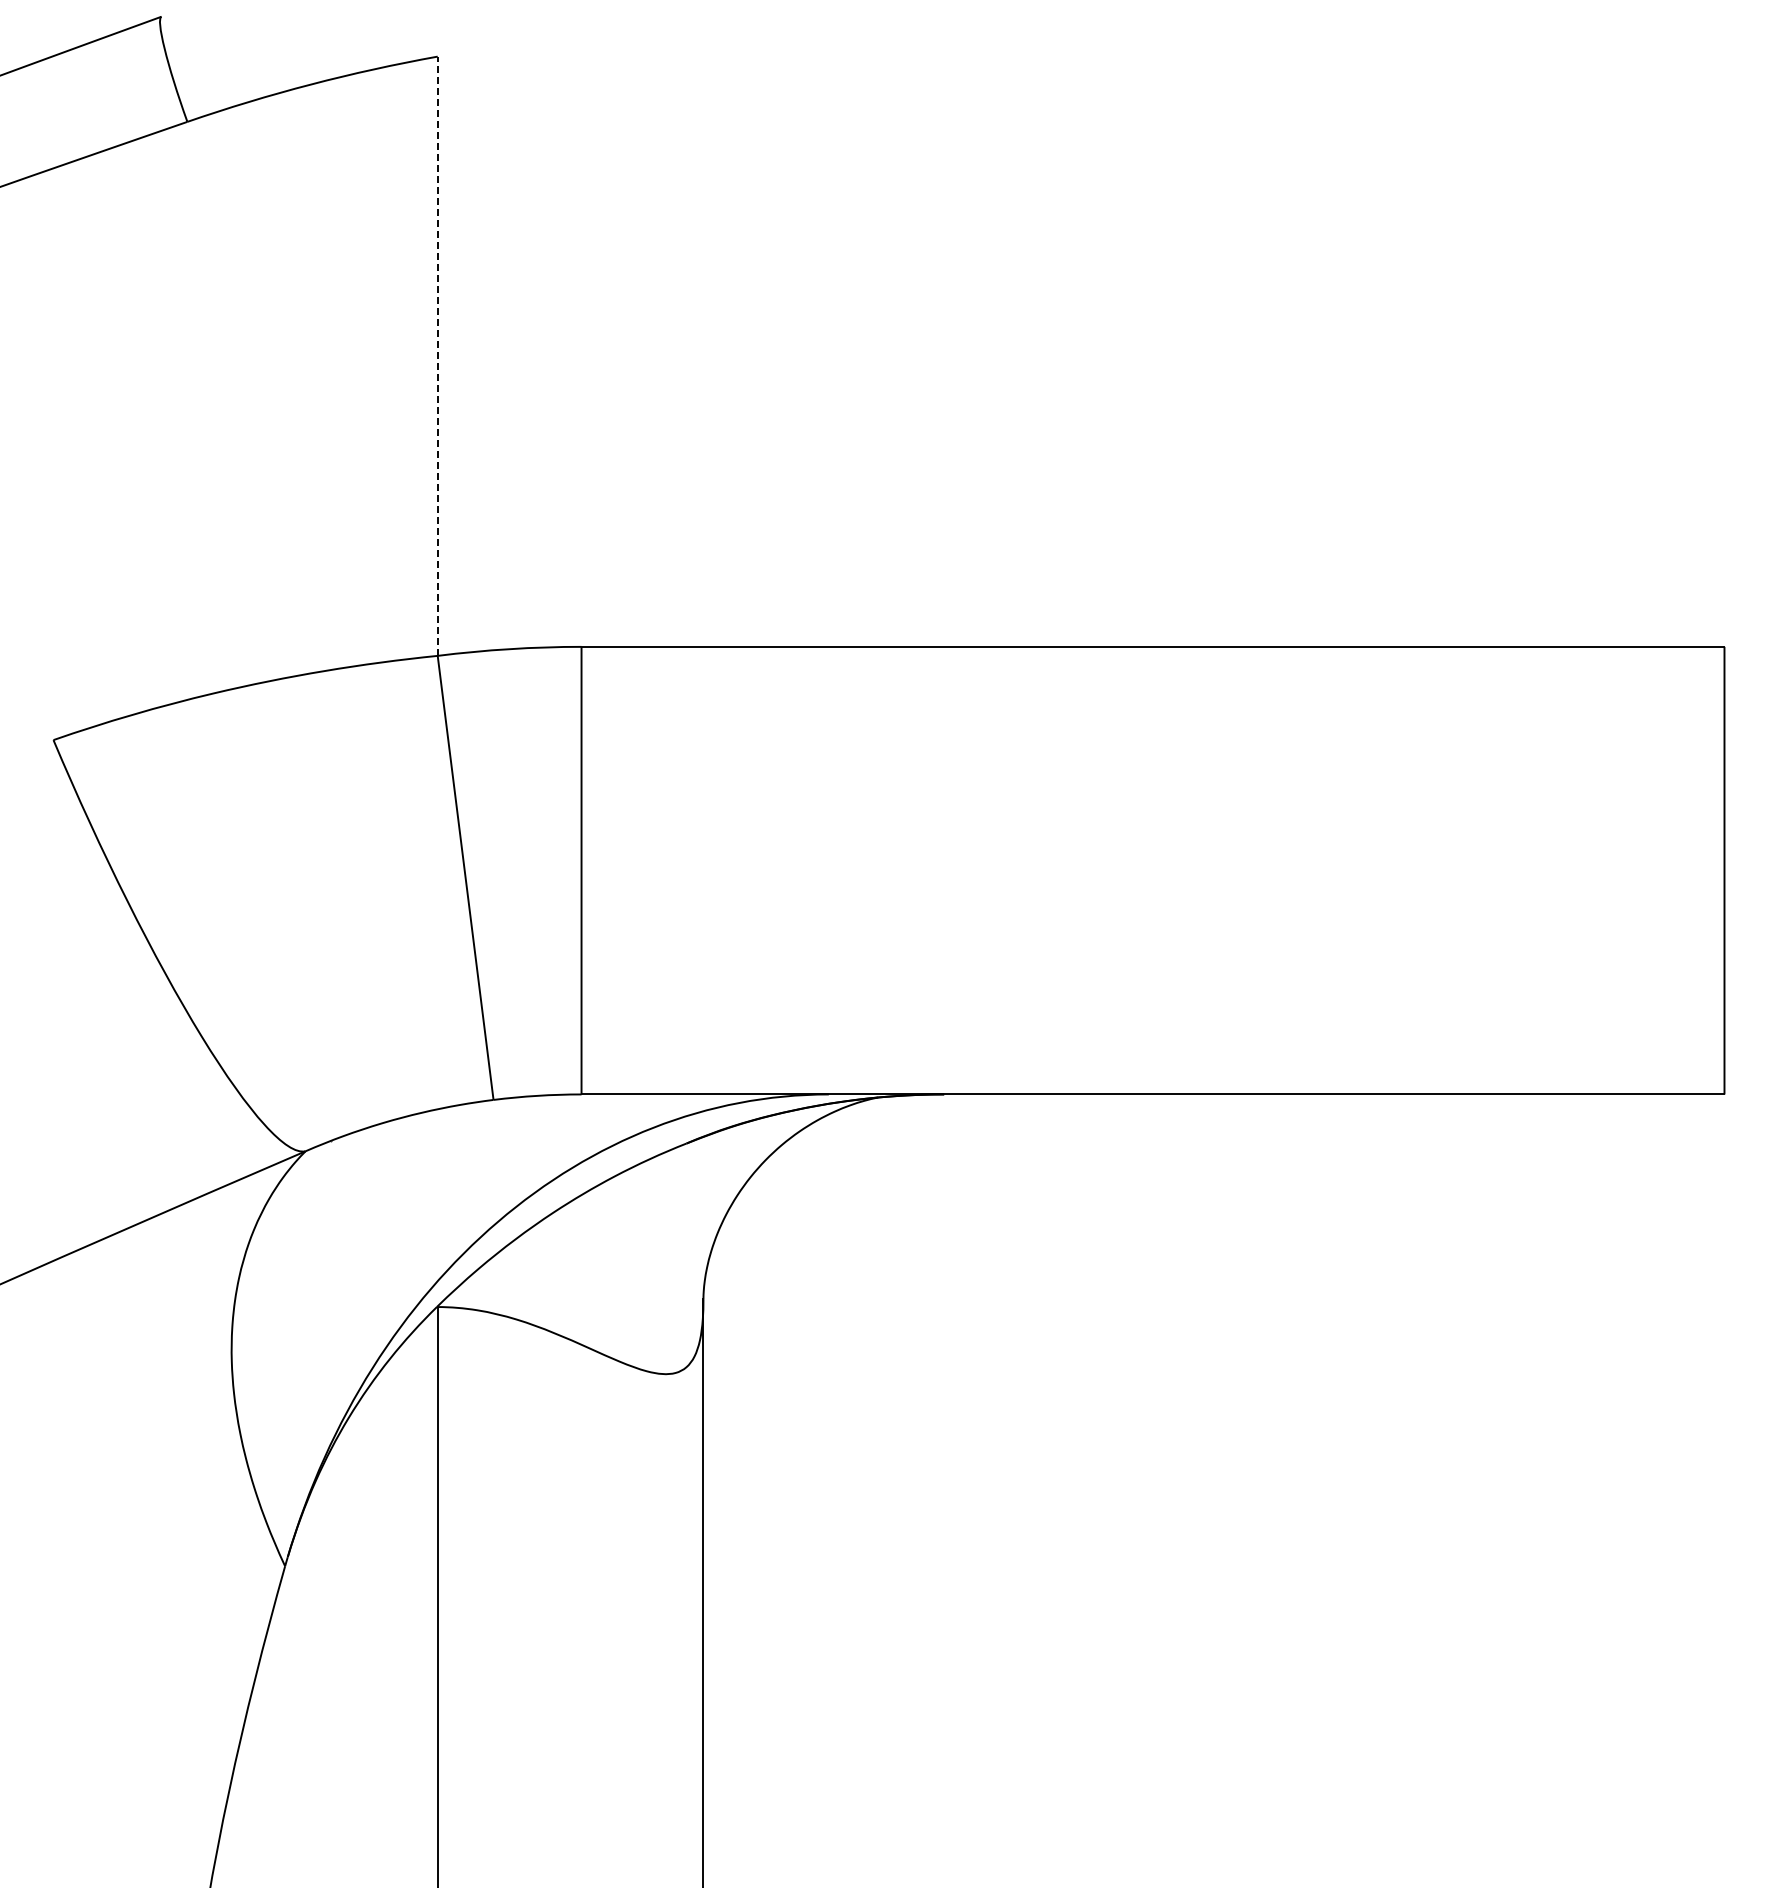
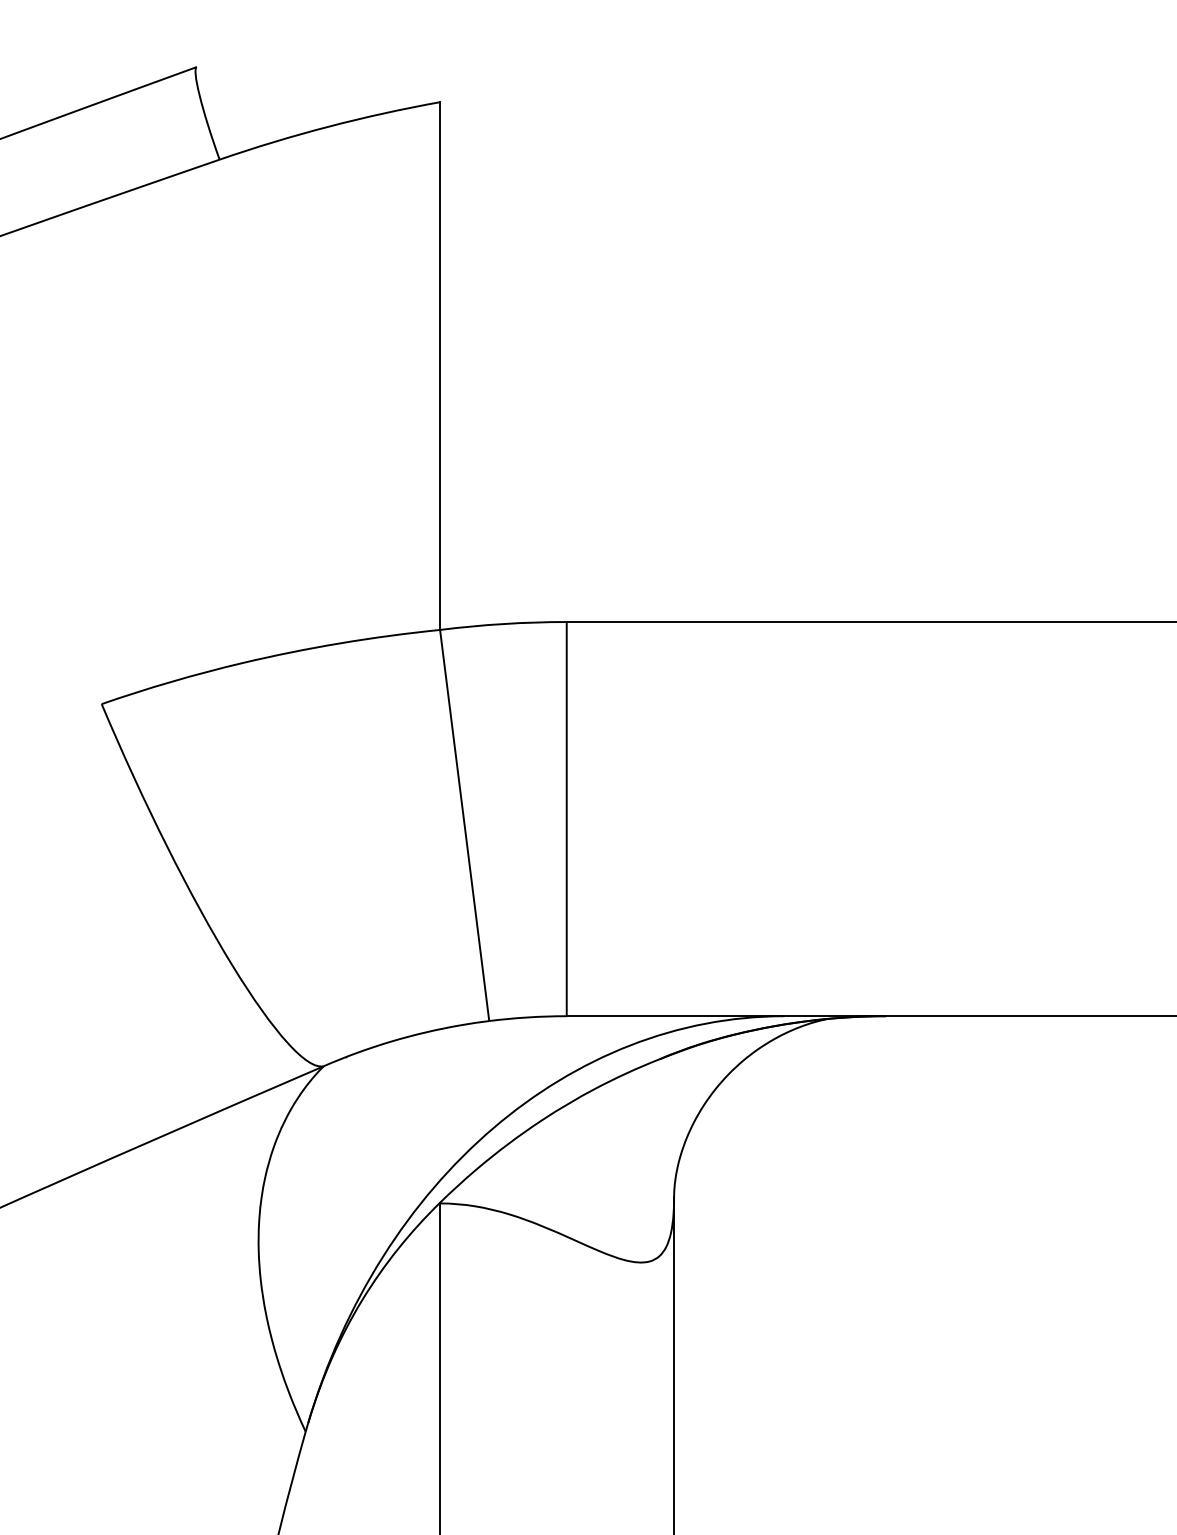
line: (437, 356) -> (439, 366), dashed -> solid

